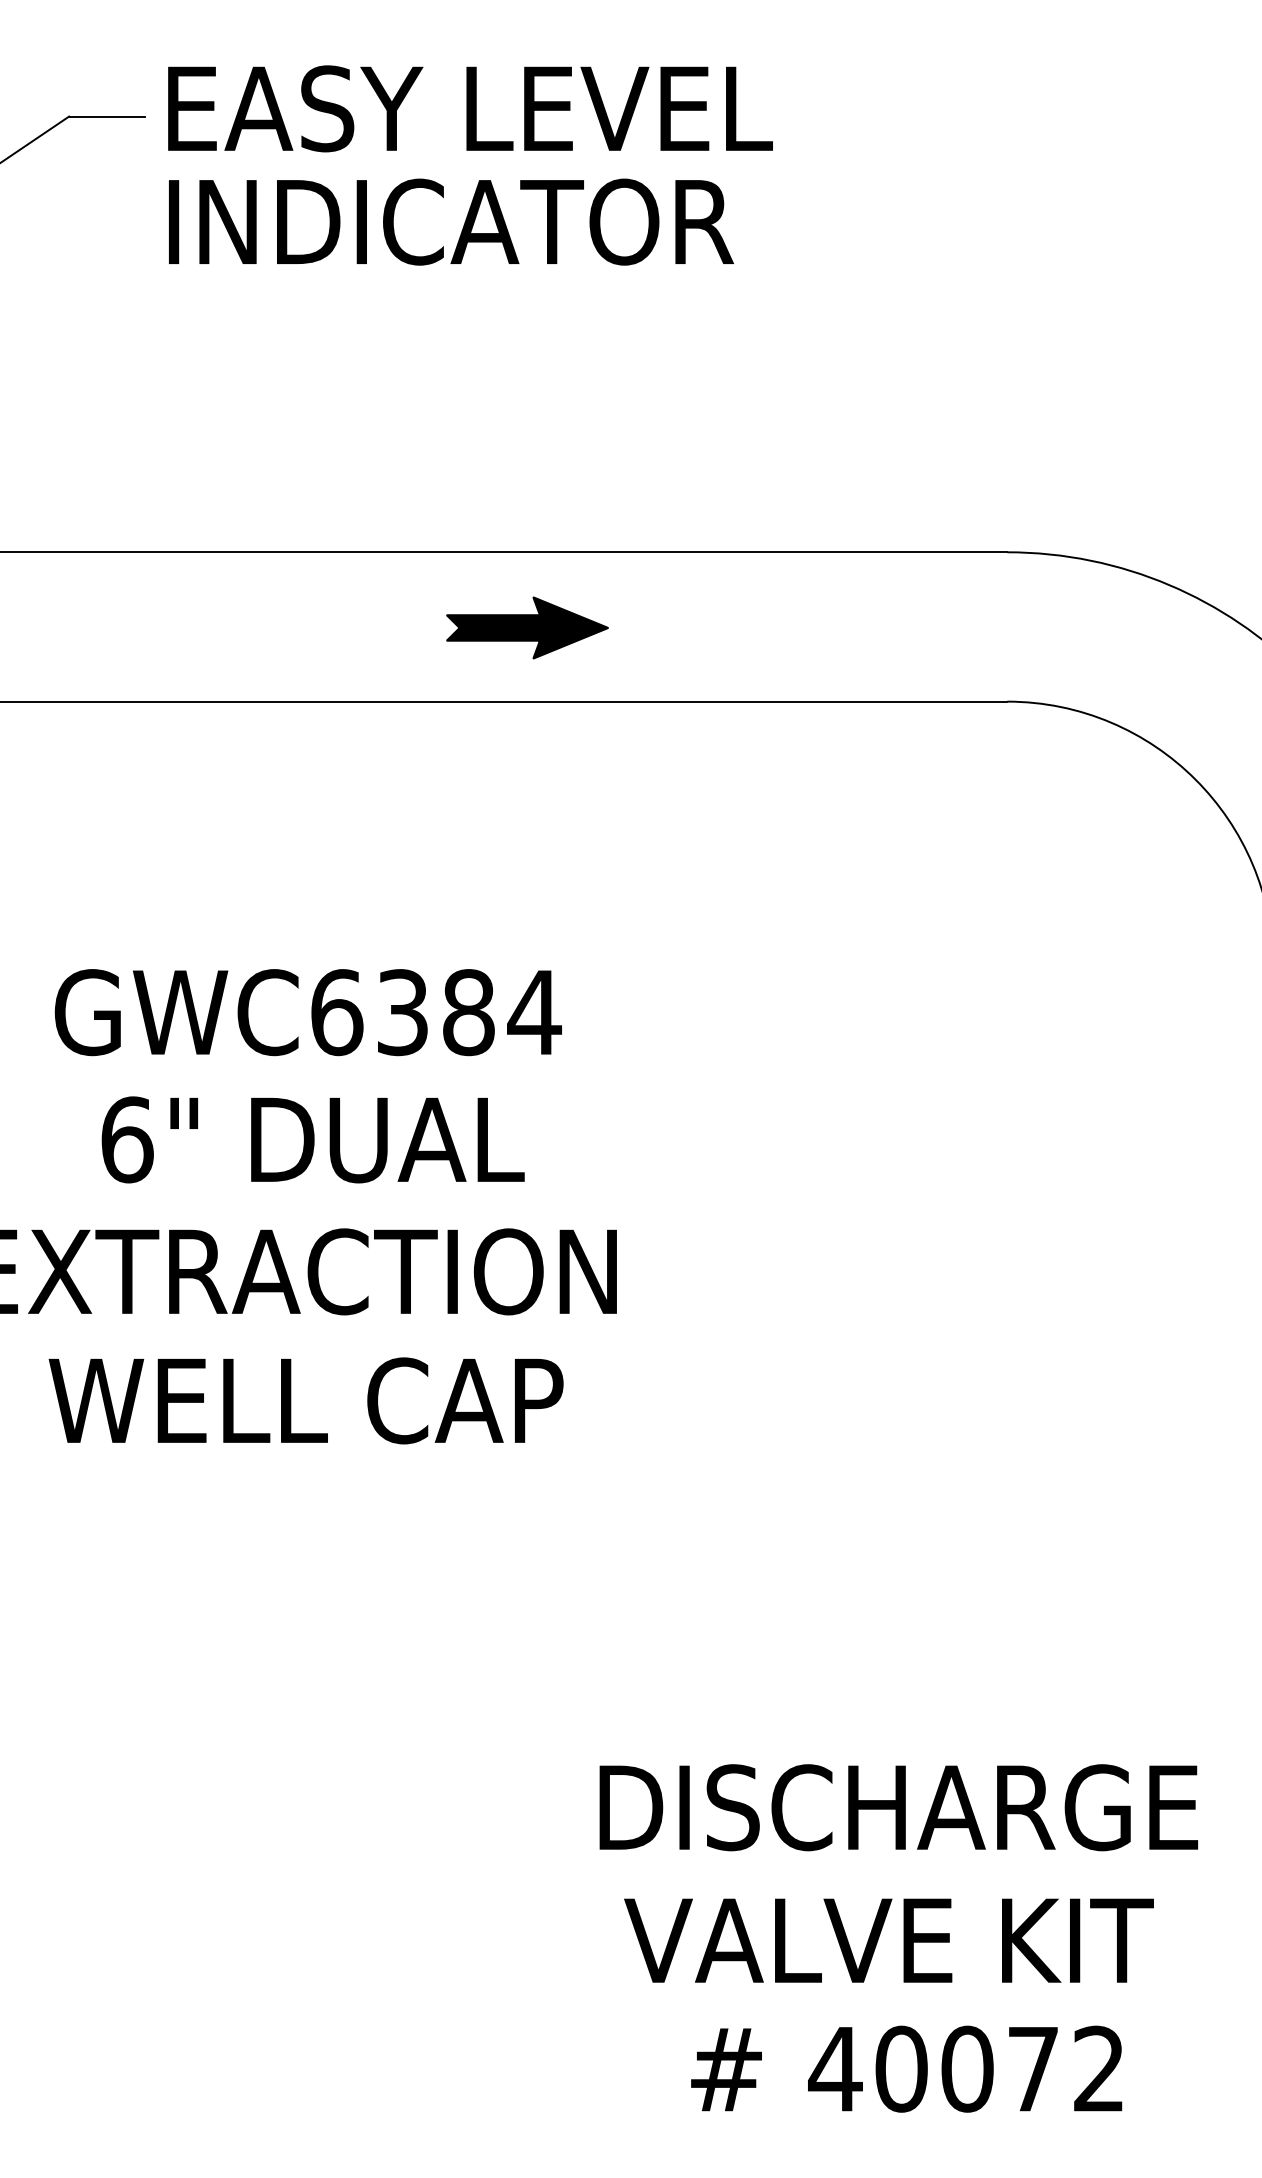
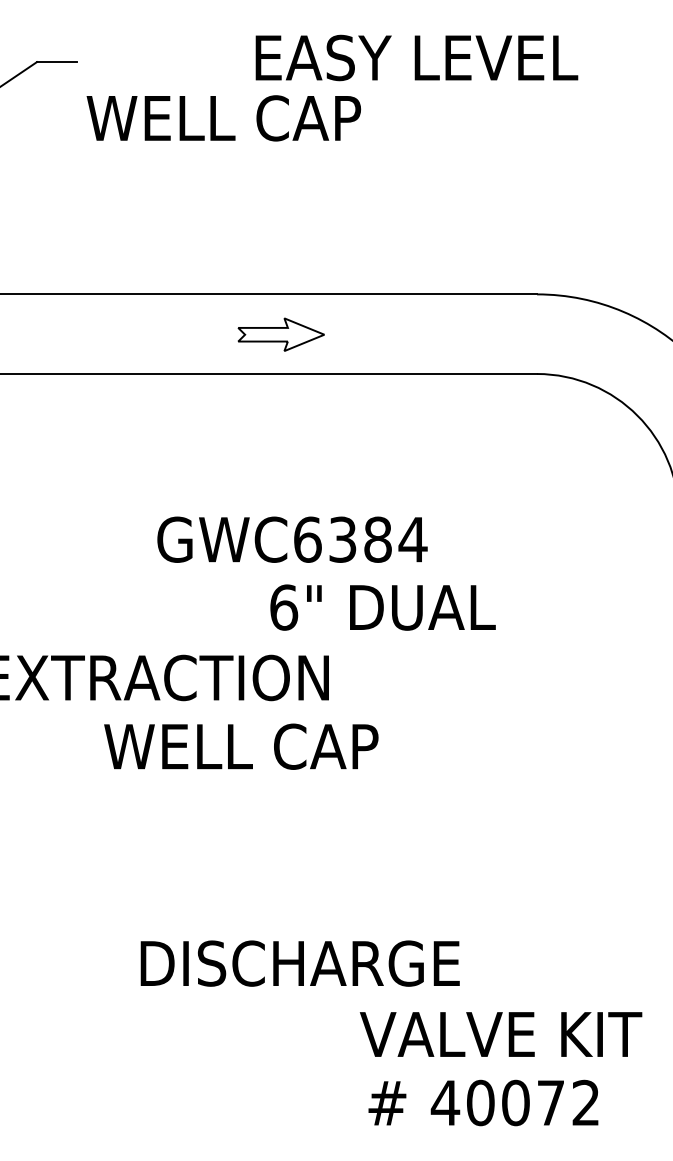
text: (469, 107) -> (416, 57), moved
text: (447, 222) -> (238, 118), INDICATOR -> WELL CAP
fill: (527, 627) -> (281, 334), removed
text: (308, 1012) -> (292, 539), moved
text: (312, 1139) -> (382, 607), moved
text: (306, 1400) -> (241, 746), moved
text: (897, 1807) -> (299, 963), moved
text: (887, 1940) -> (500, 1034), moved

